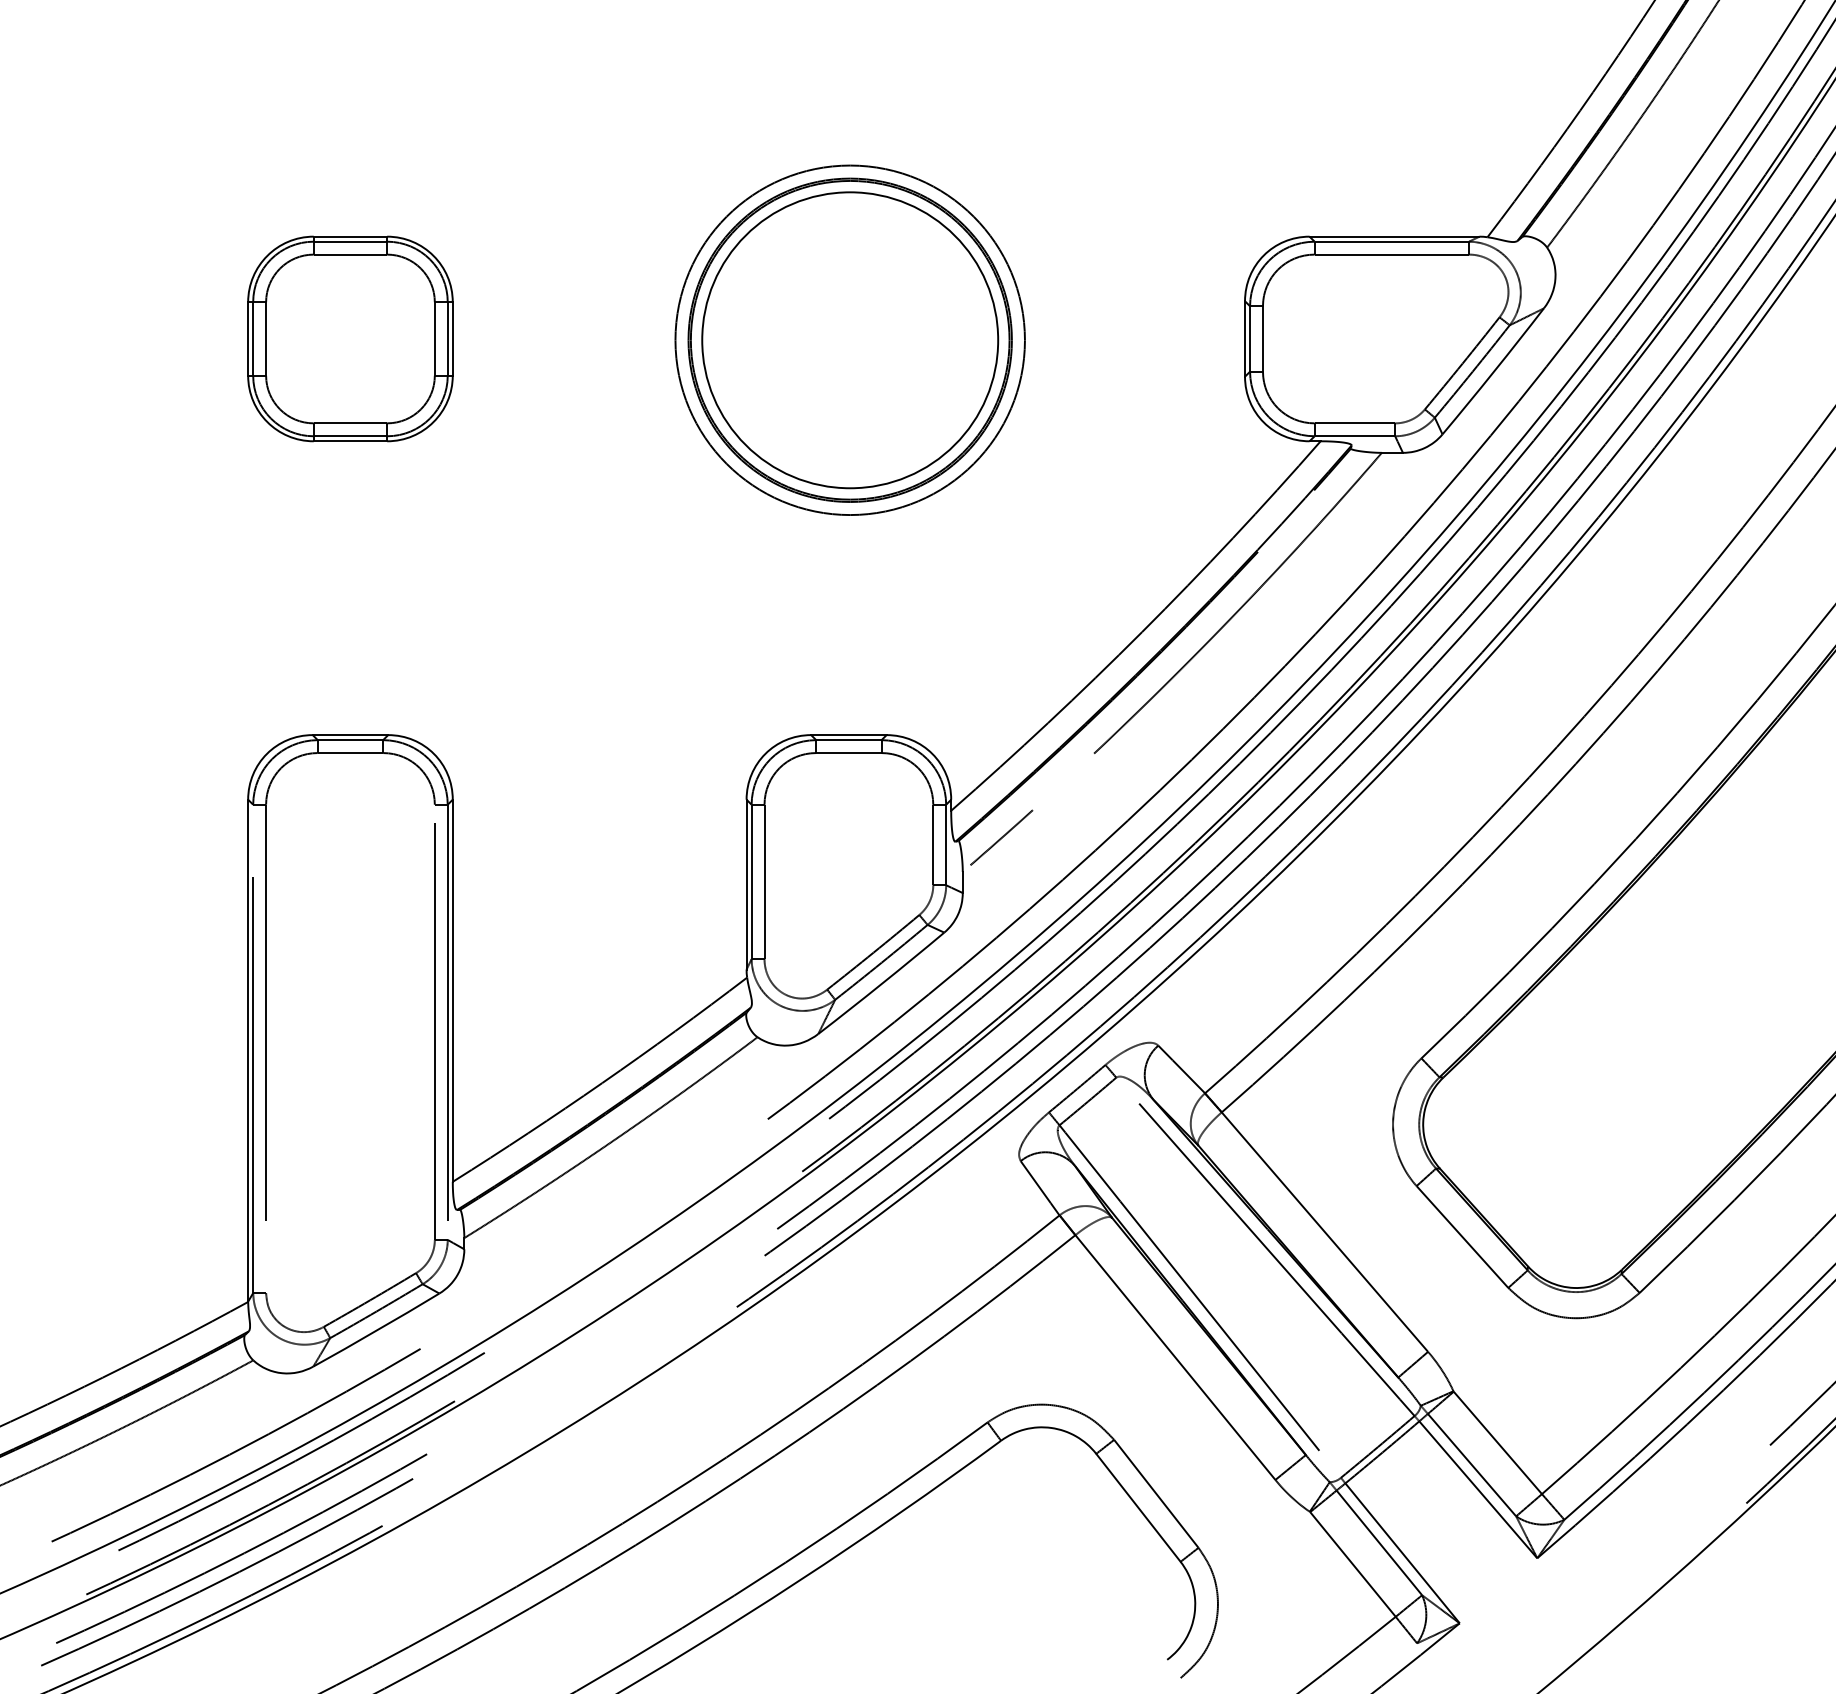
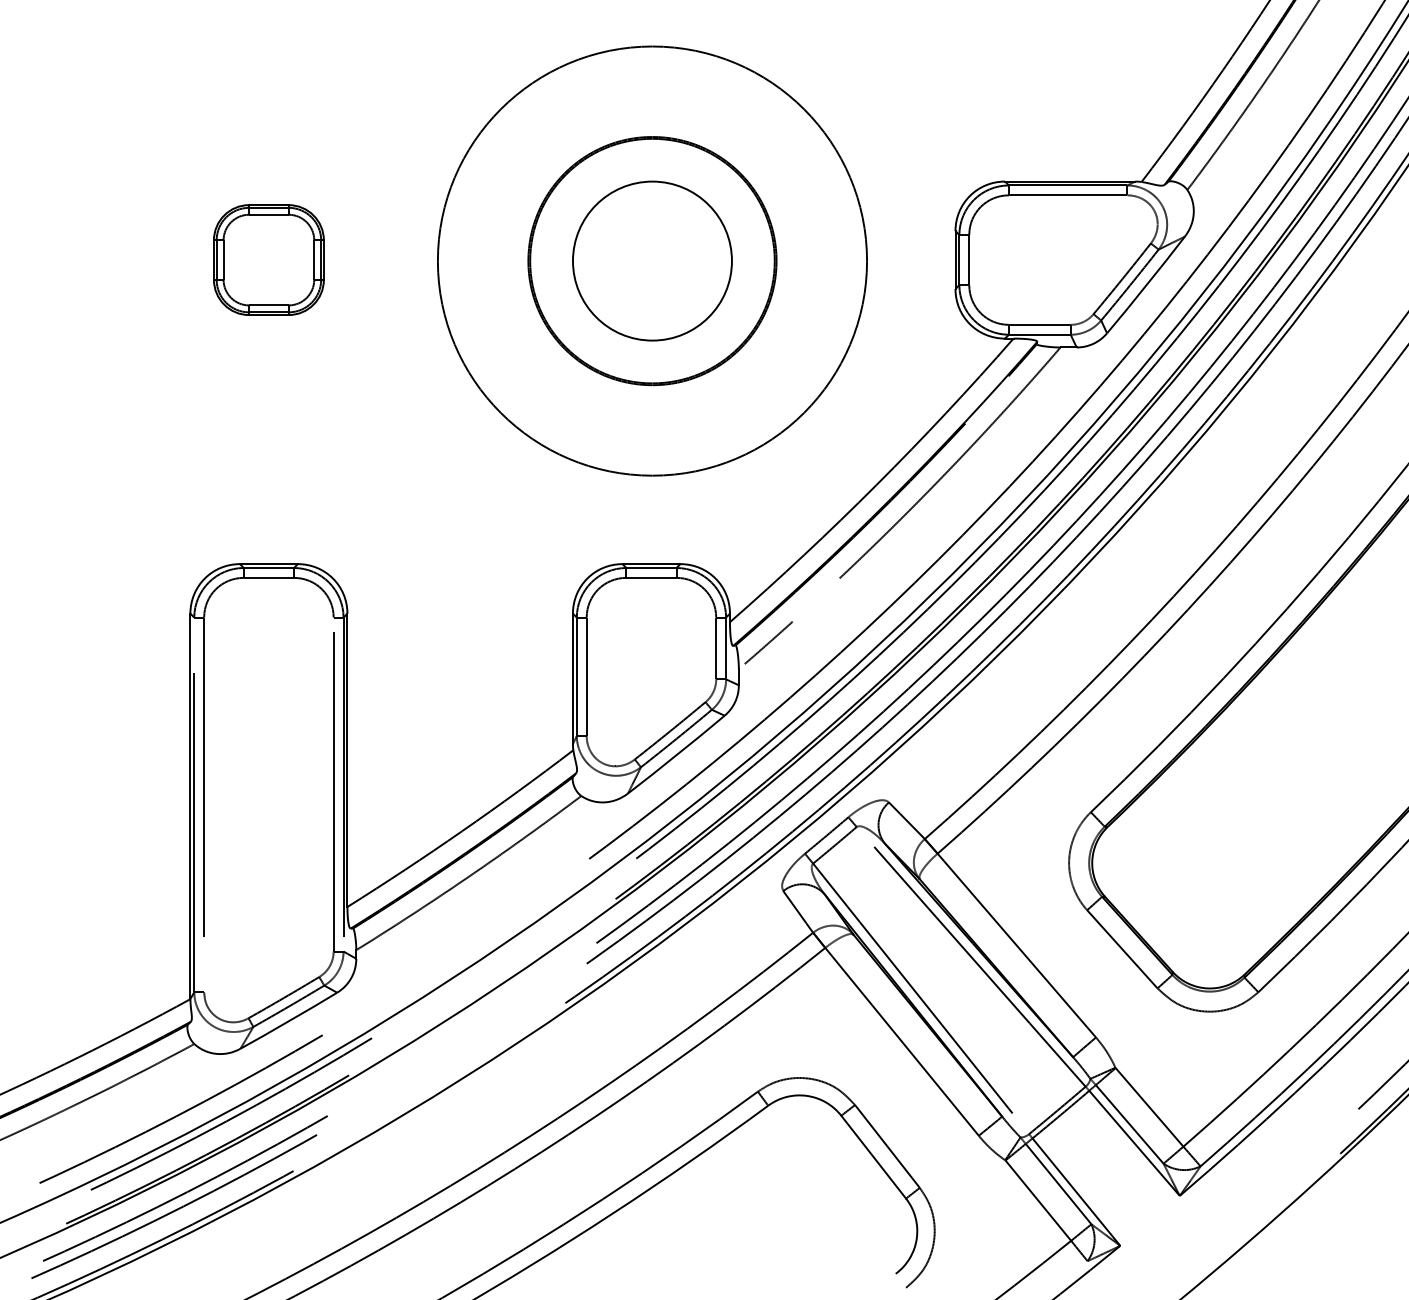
part: (350, 338) -> (268, 259), size x0.7
circle: (849, 340) -> (651, 261), size x1.6
circle: (850, 340) -> (652, 261), size x0.7

